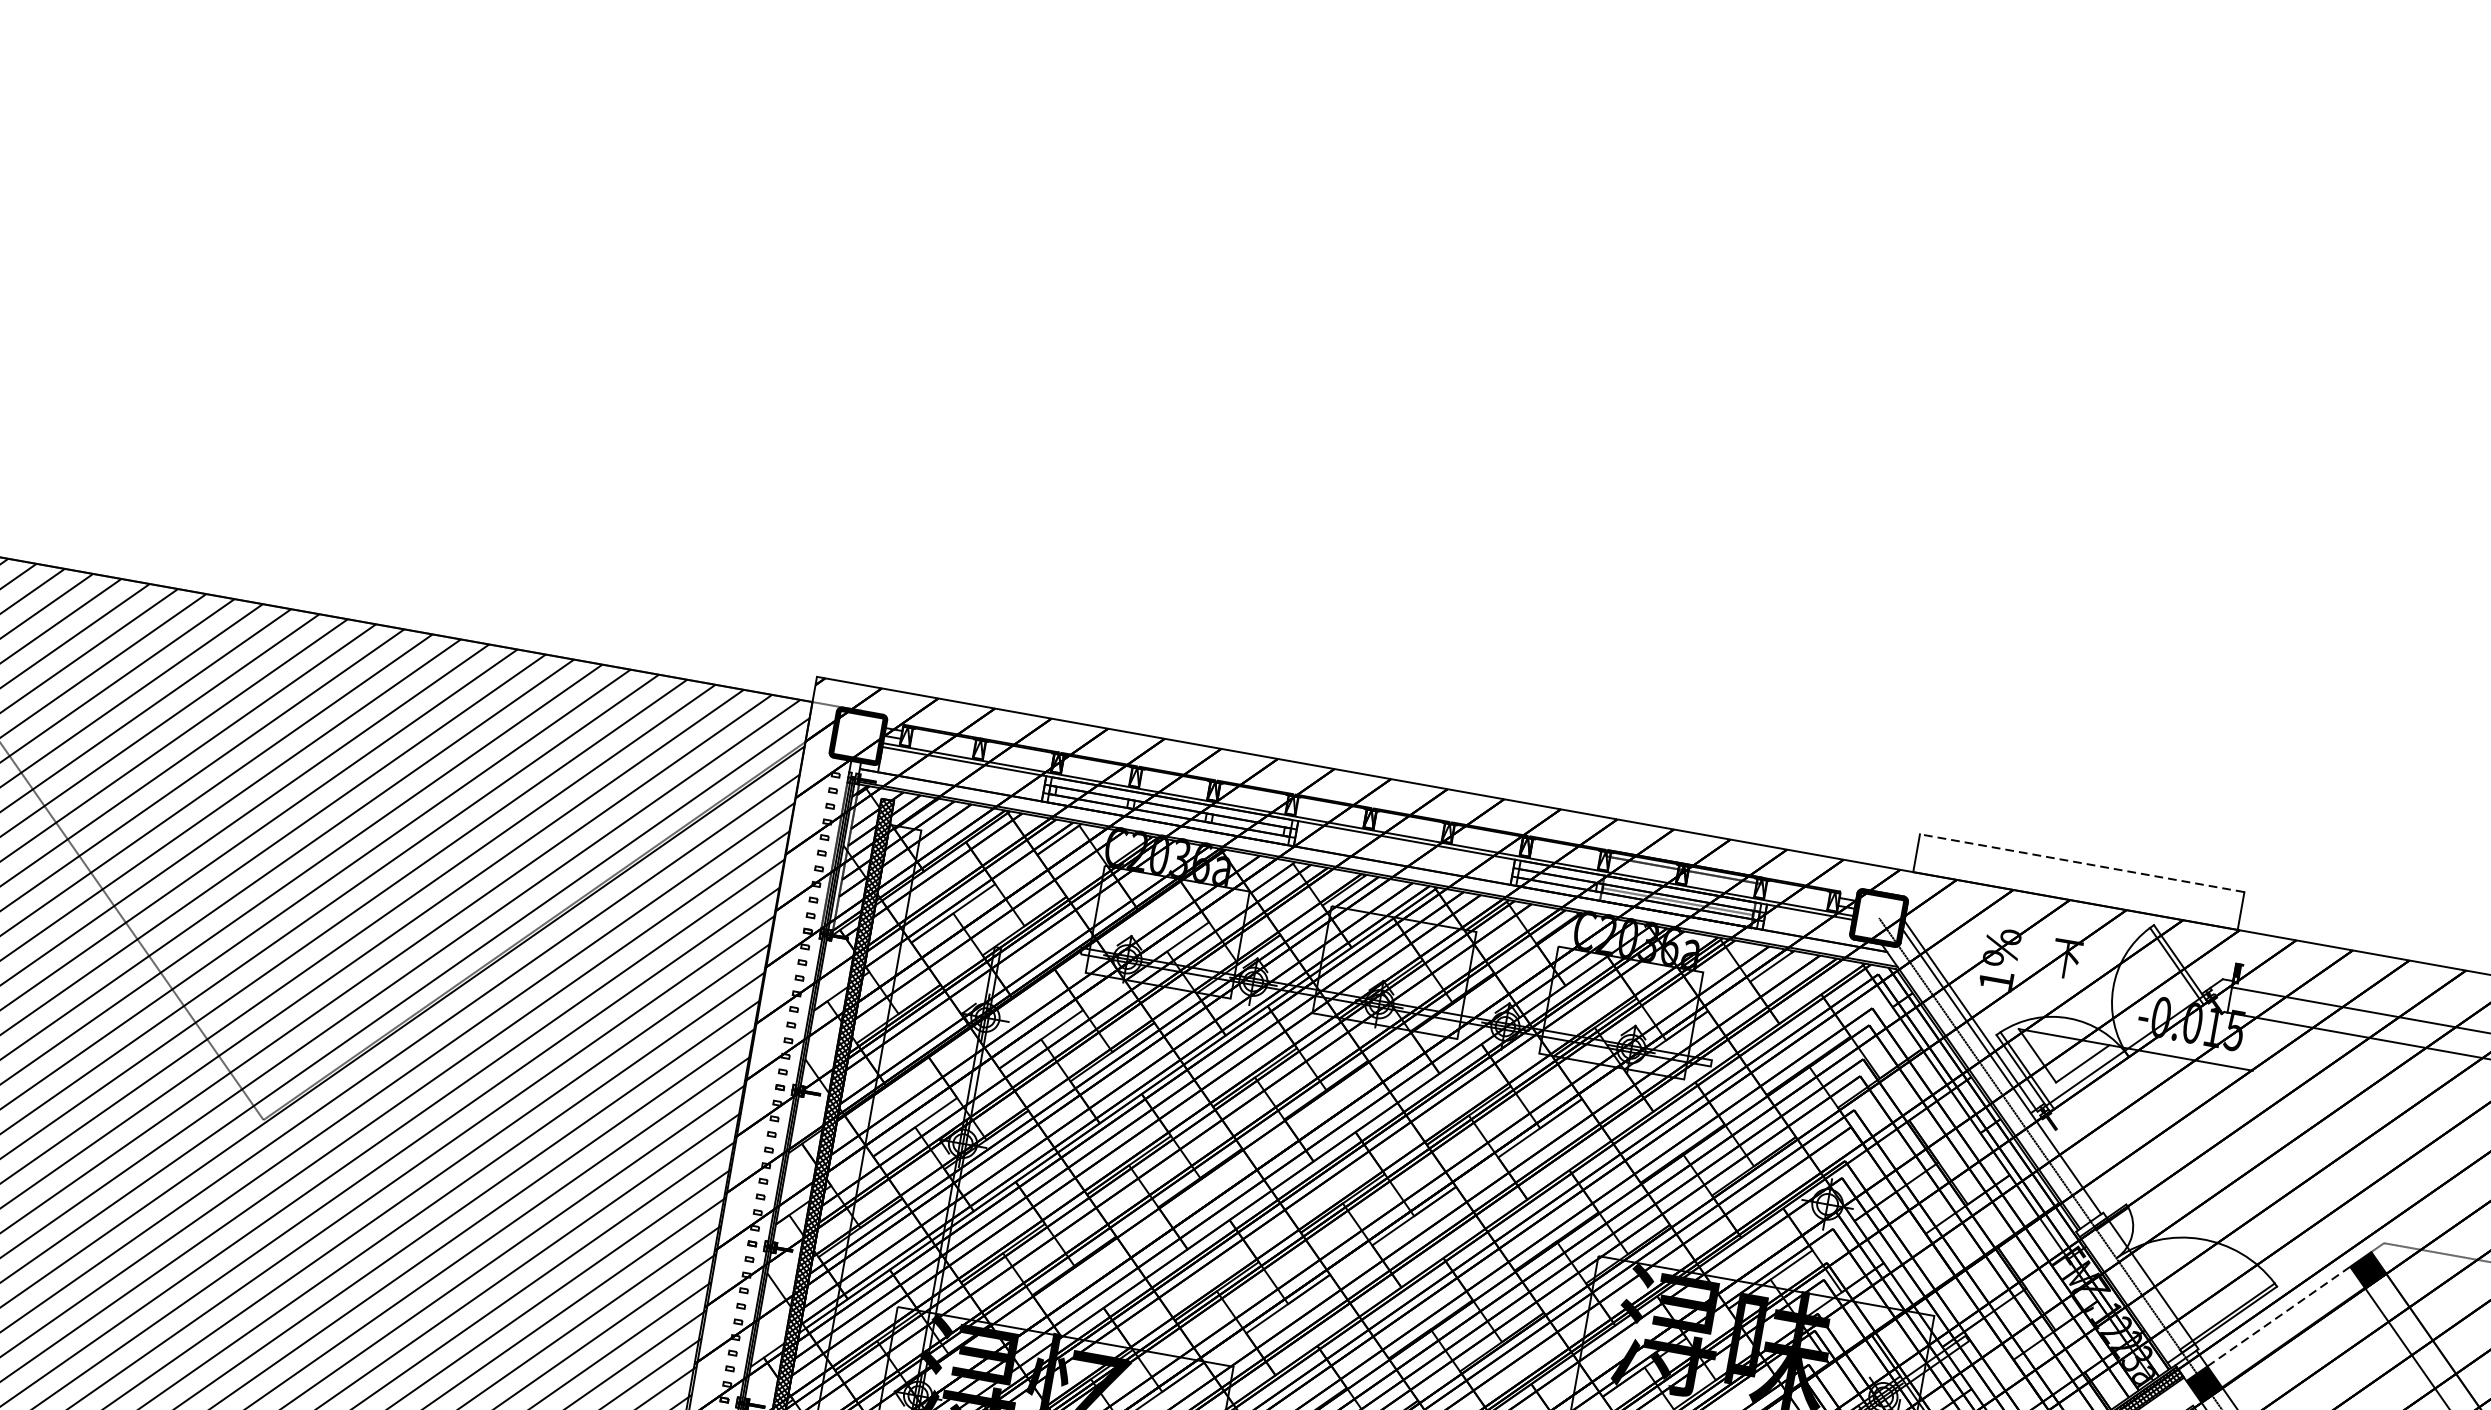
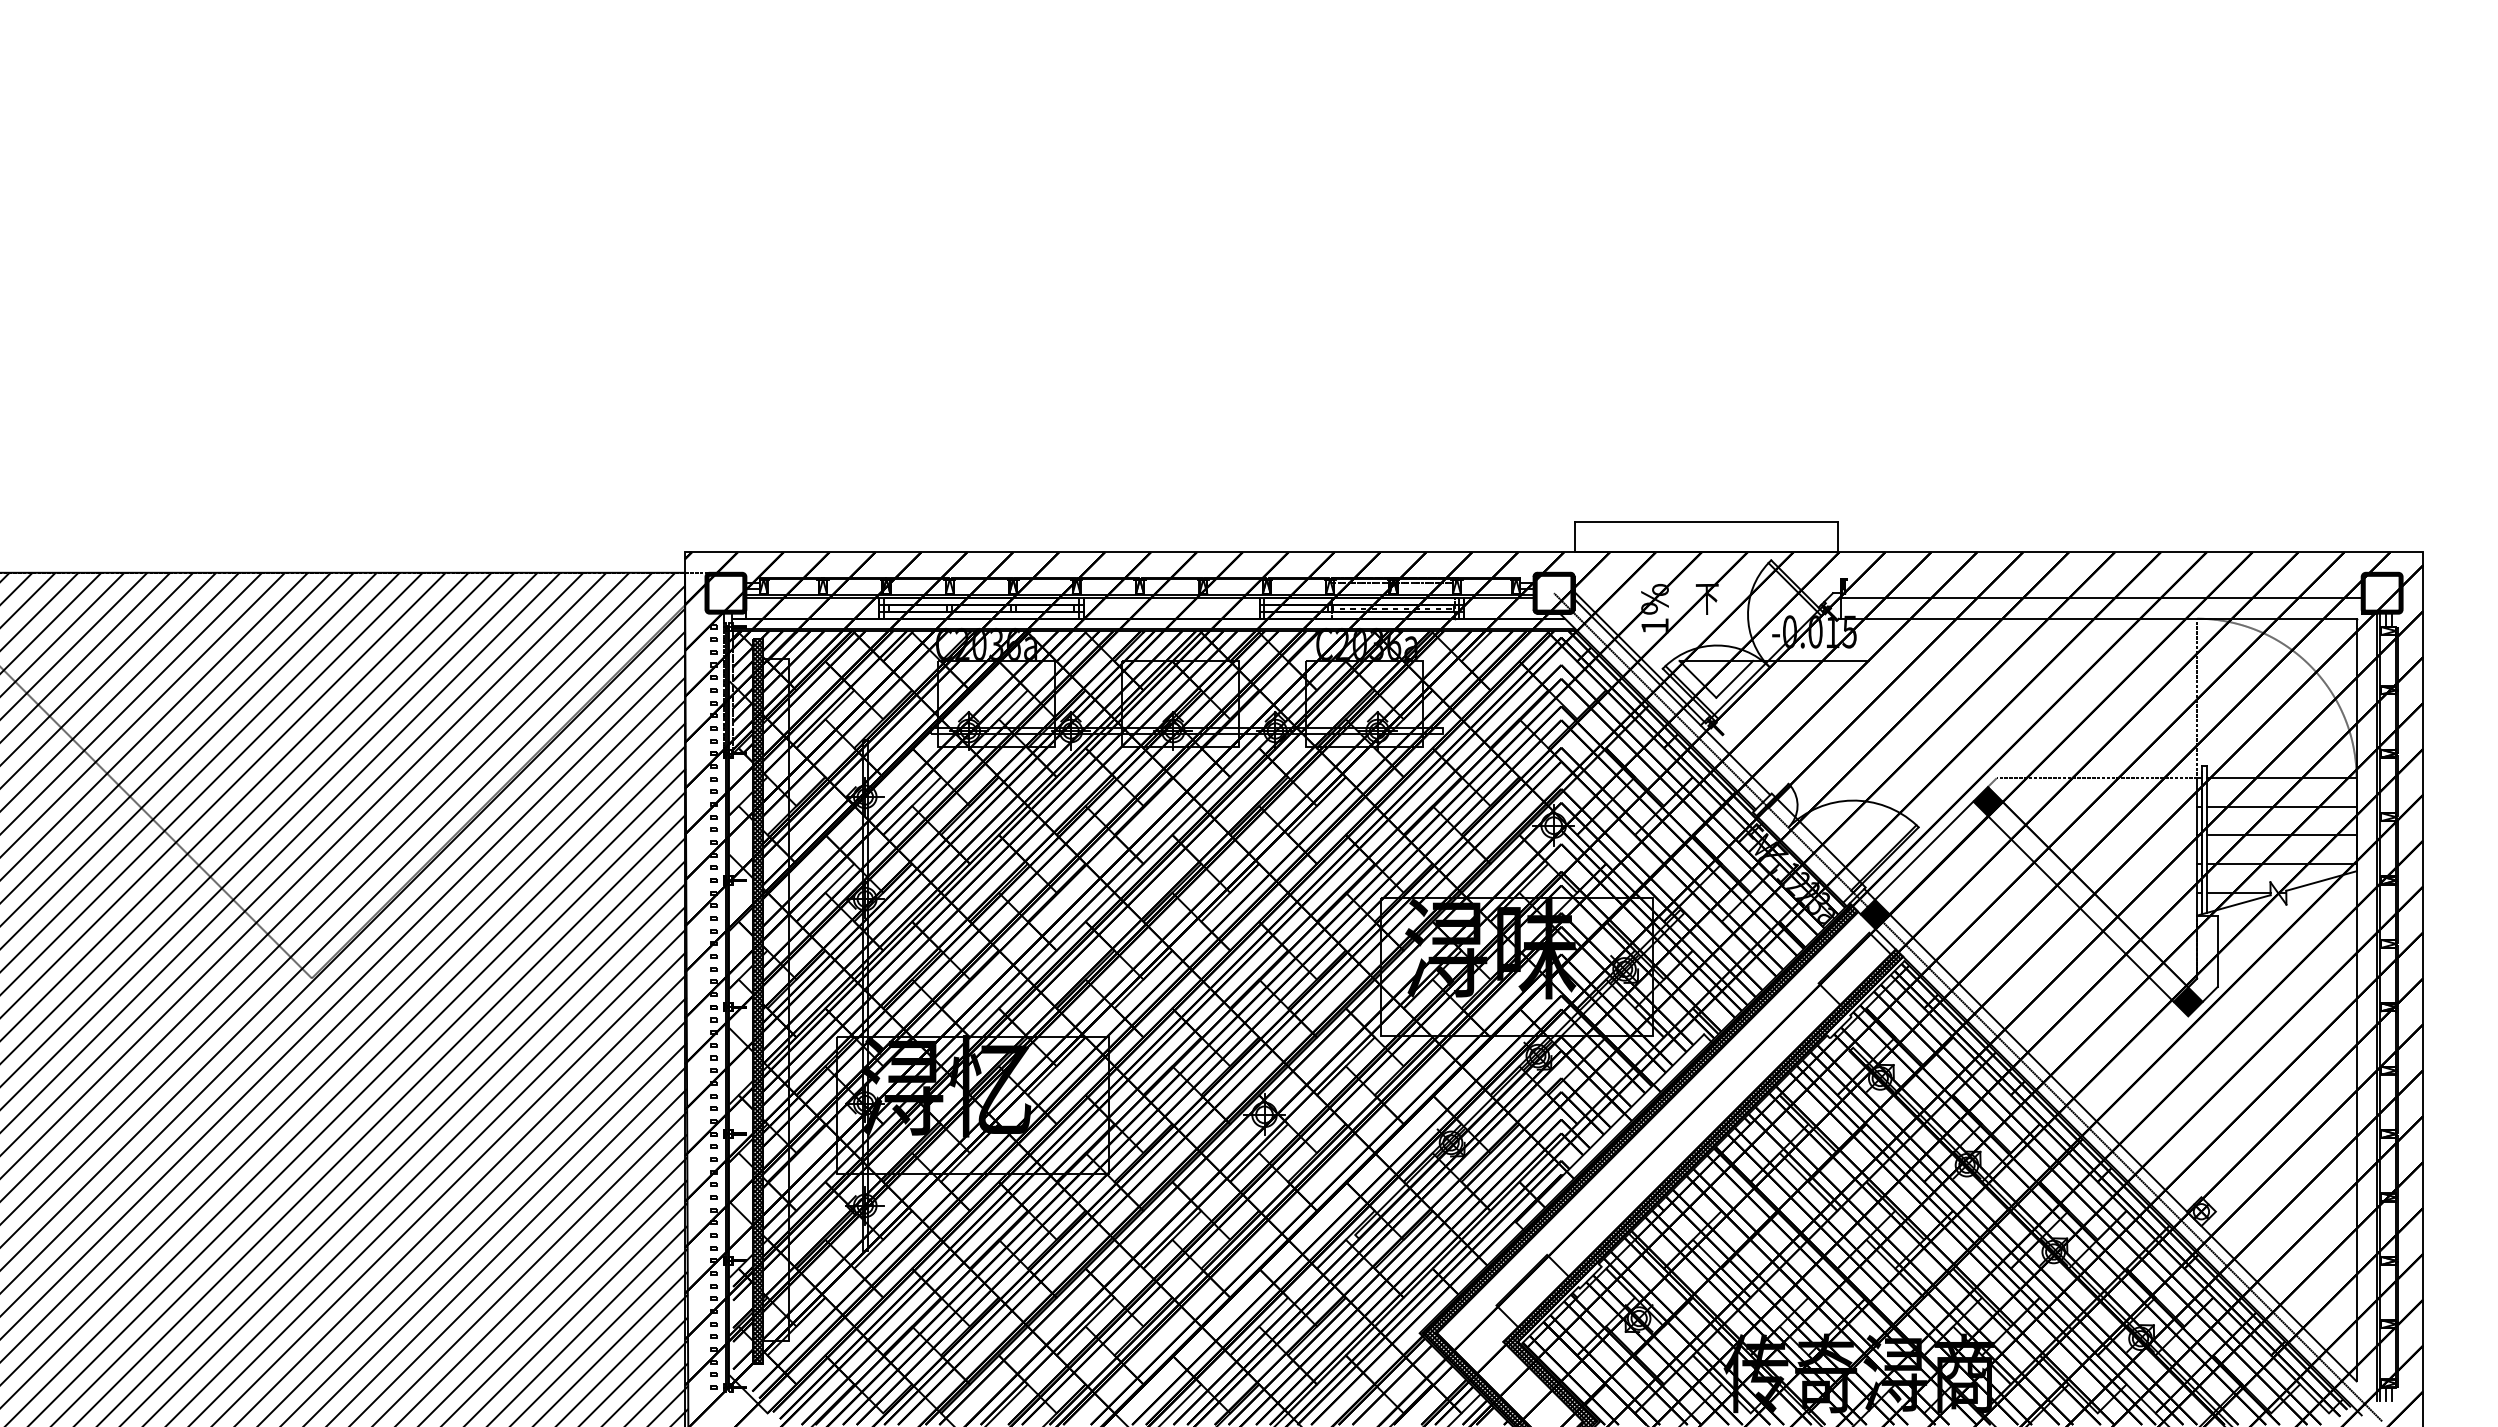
line: (2082, 863) -> (1706, 521), dashed -> solid
line: (2279, 1316) -> (1924, 850), dashed -> solid

